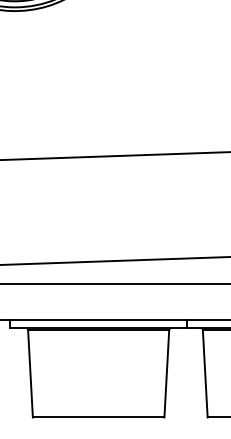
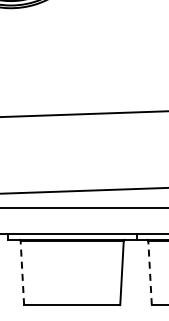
line: (30, 374) -> (22, 273), solid -> dashed
line: (205, 374) -> (150, 273), solid -> dashed

